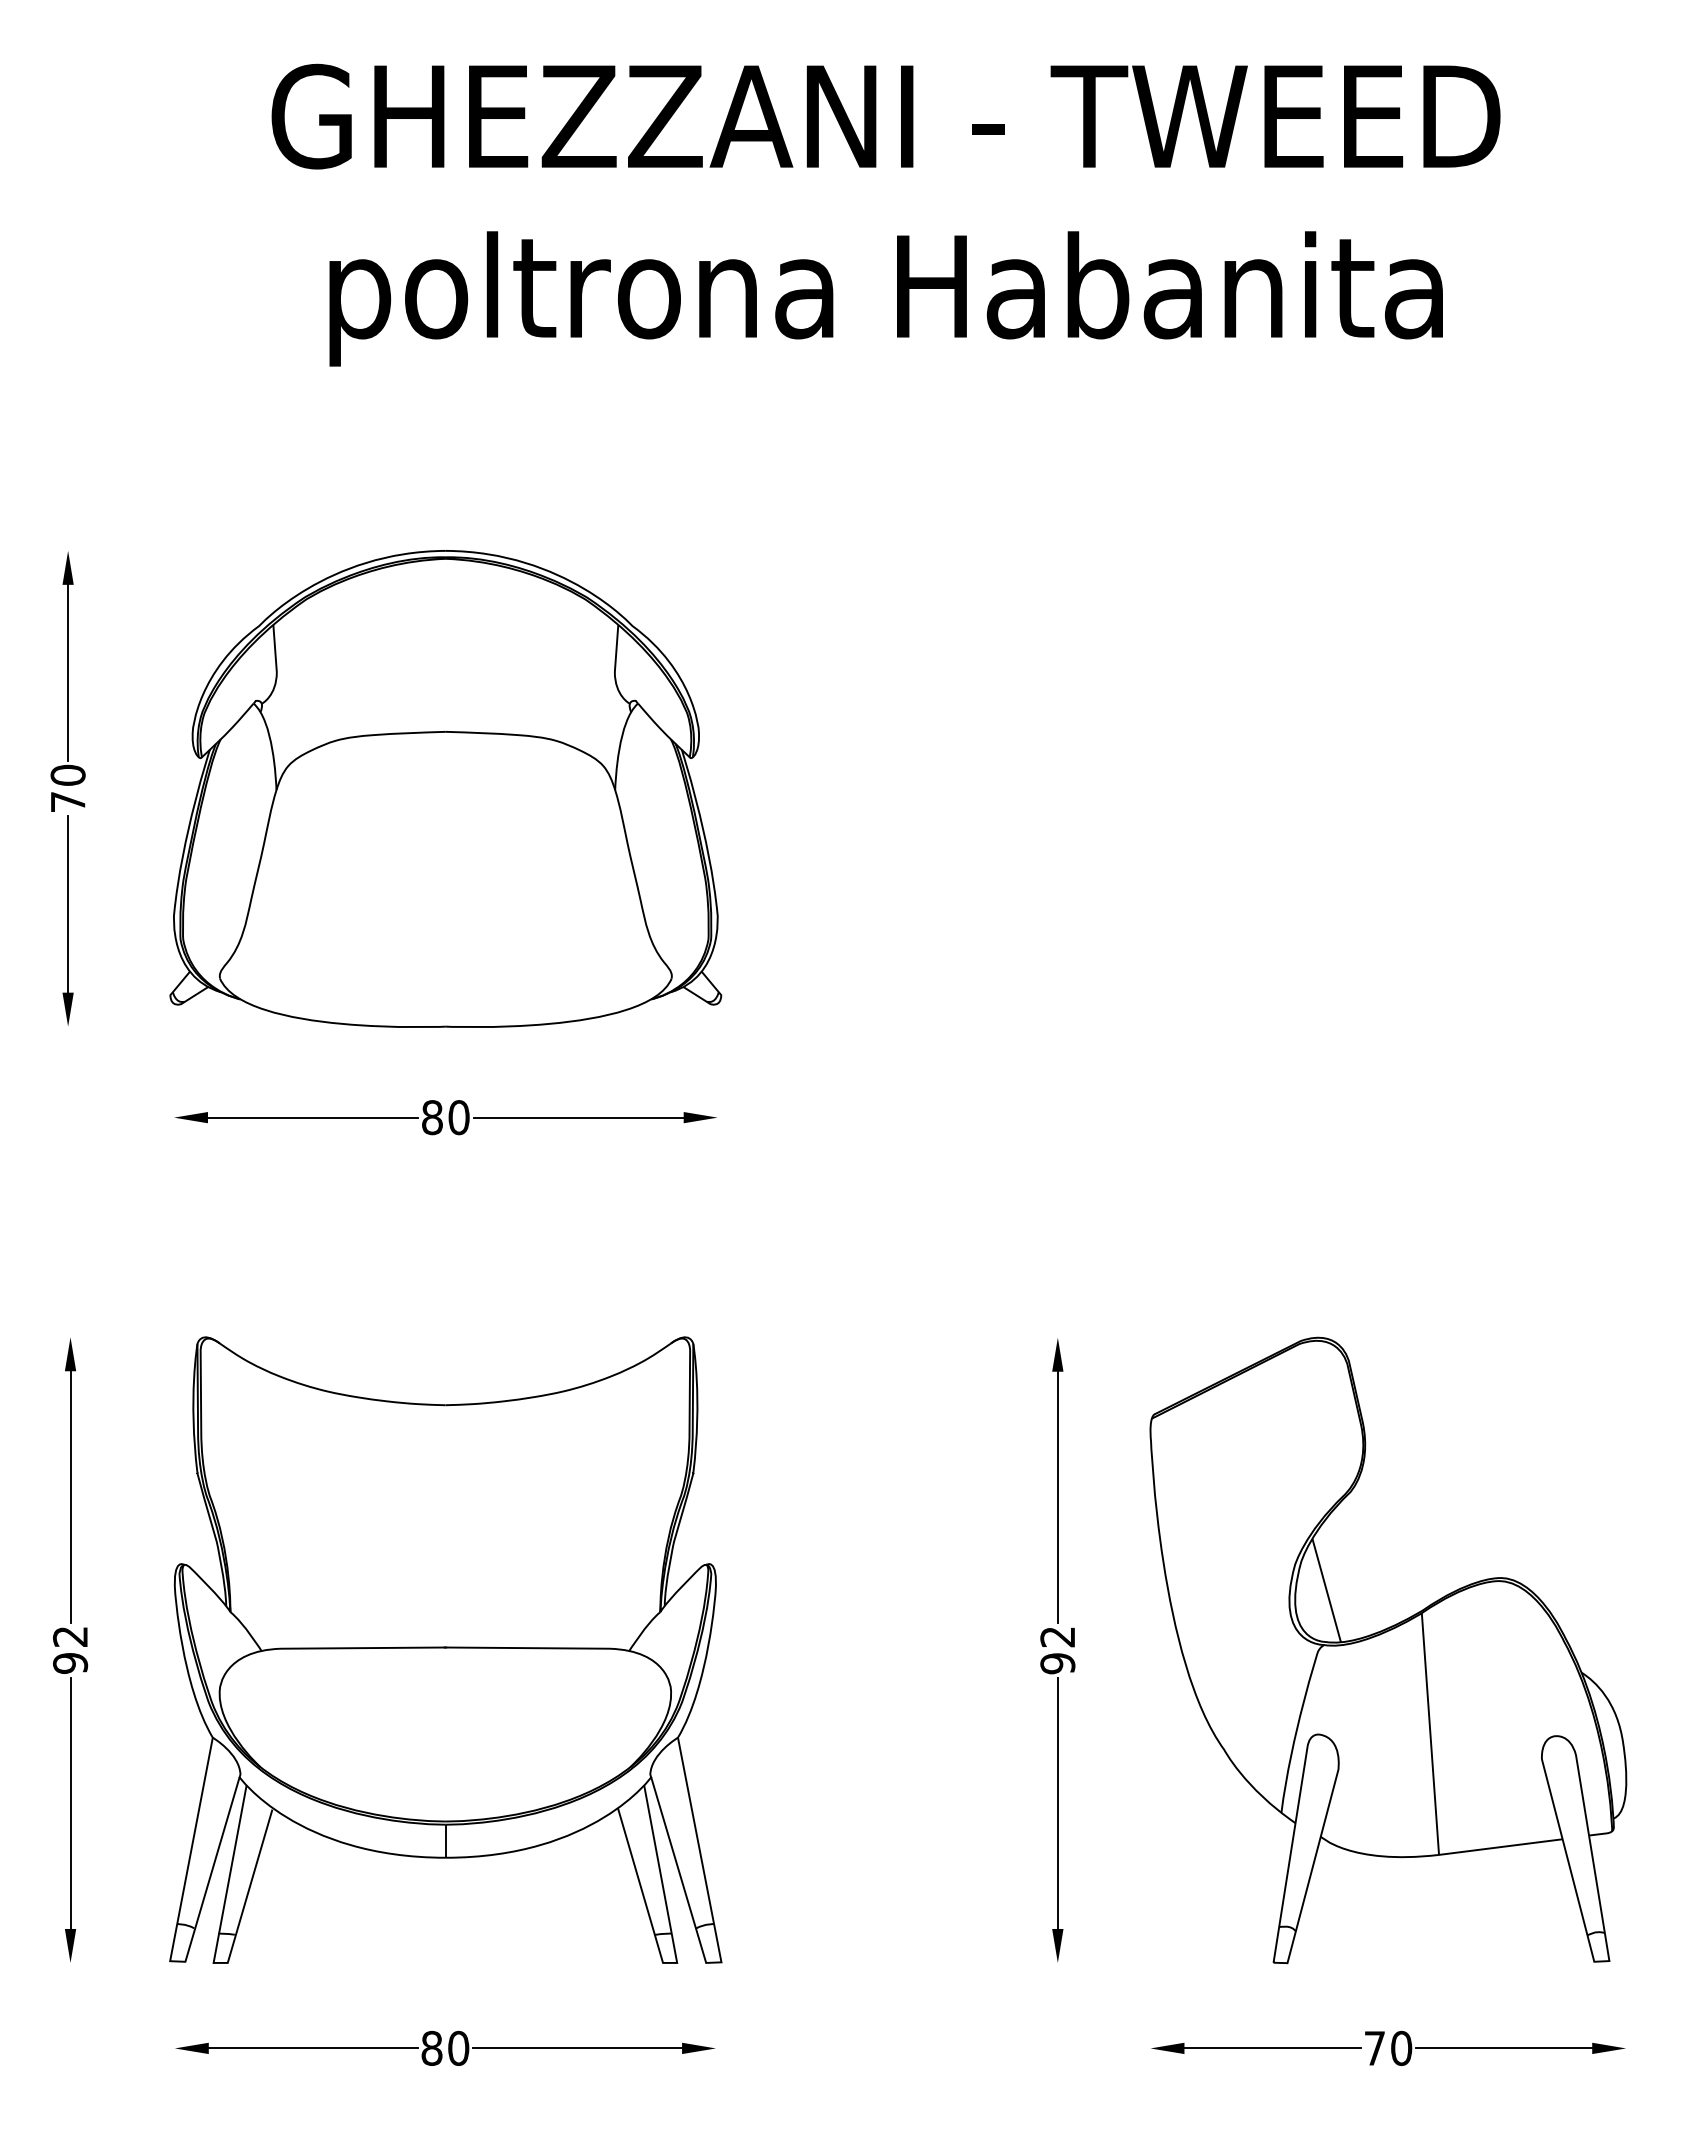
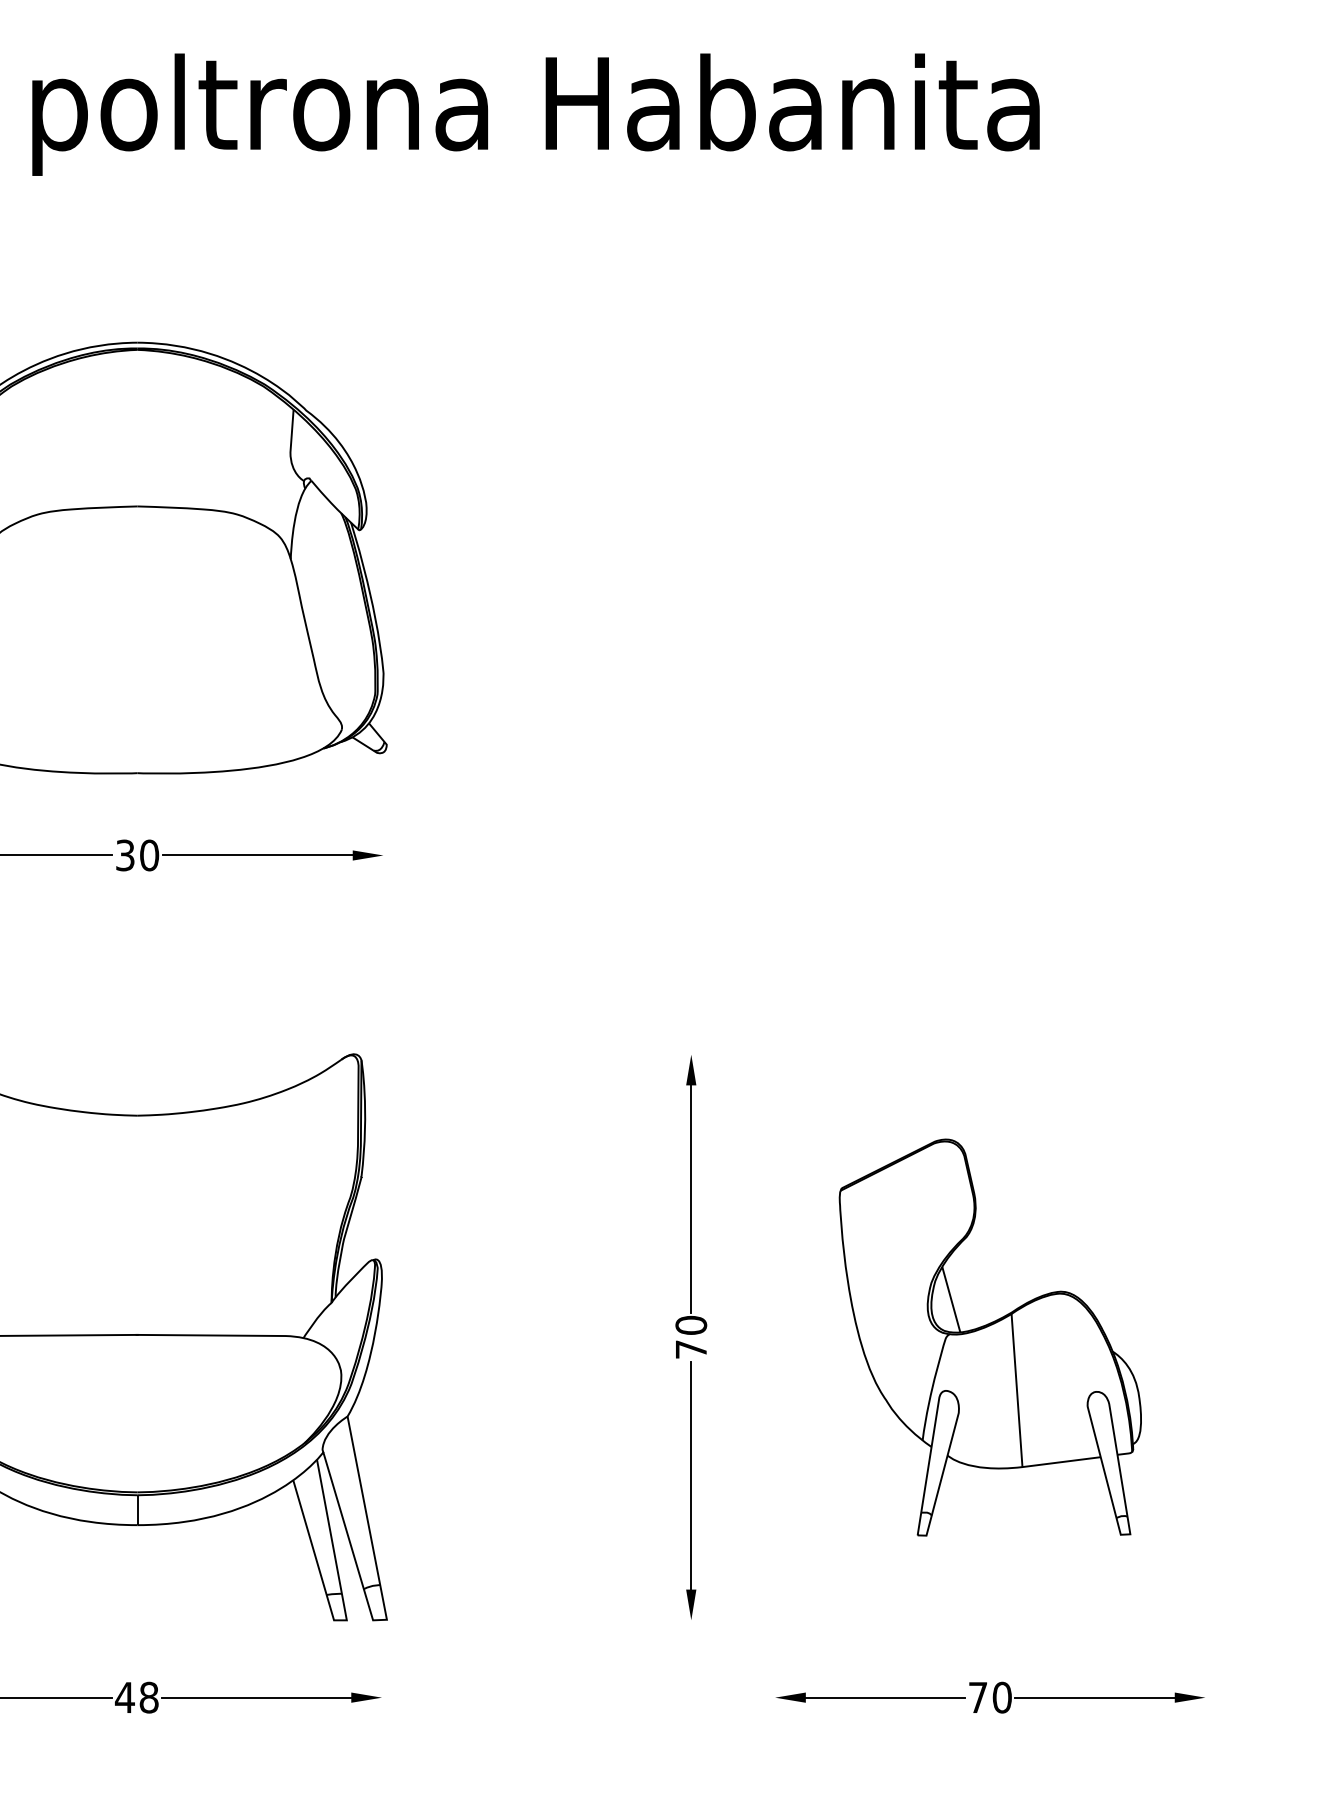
text: (432, 1117) -> (125, 855), 80 -> 30
text: (1057, 1650) -> (690, 1337), 92 -> 70
part: (1388, 1650) -> (990, 1337), size x0.7
text: (444, 2047) -> (136, 1696), 80 -> 48

